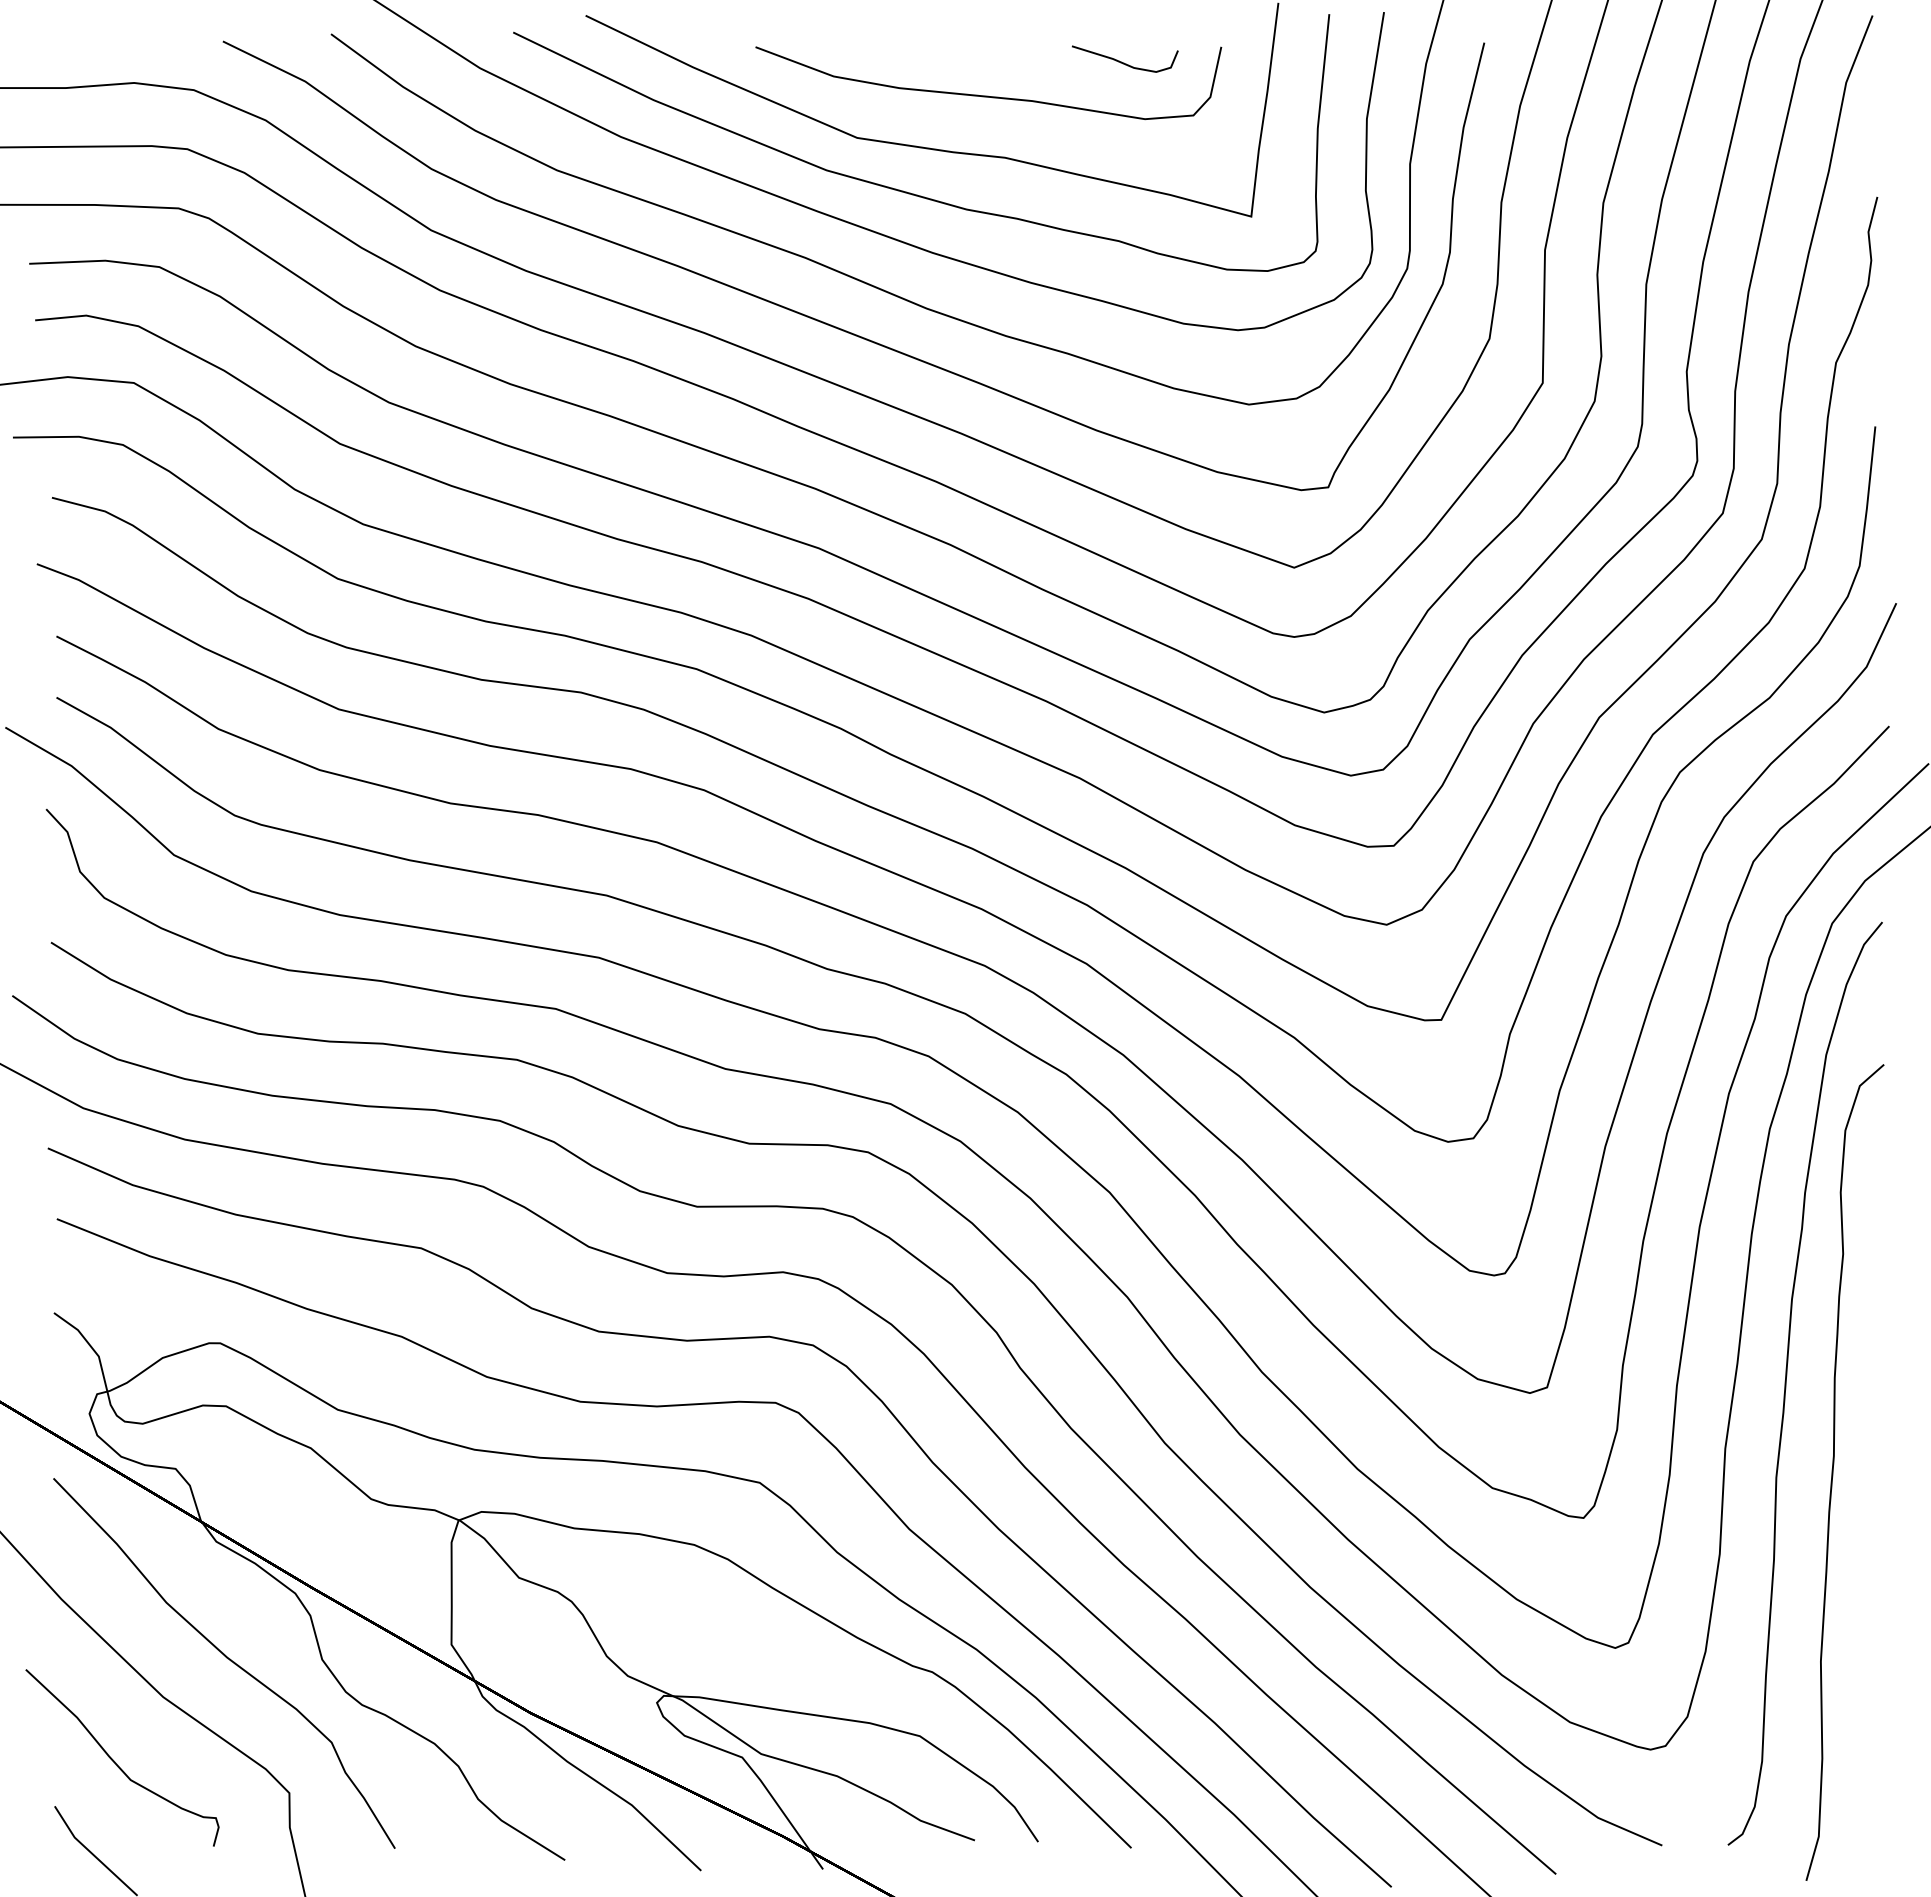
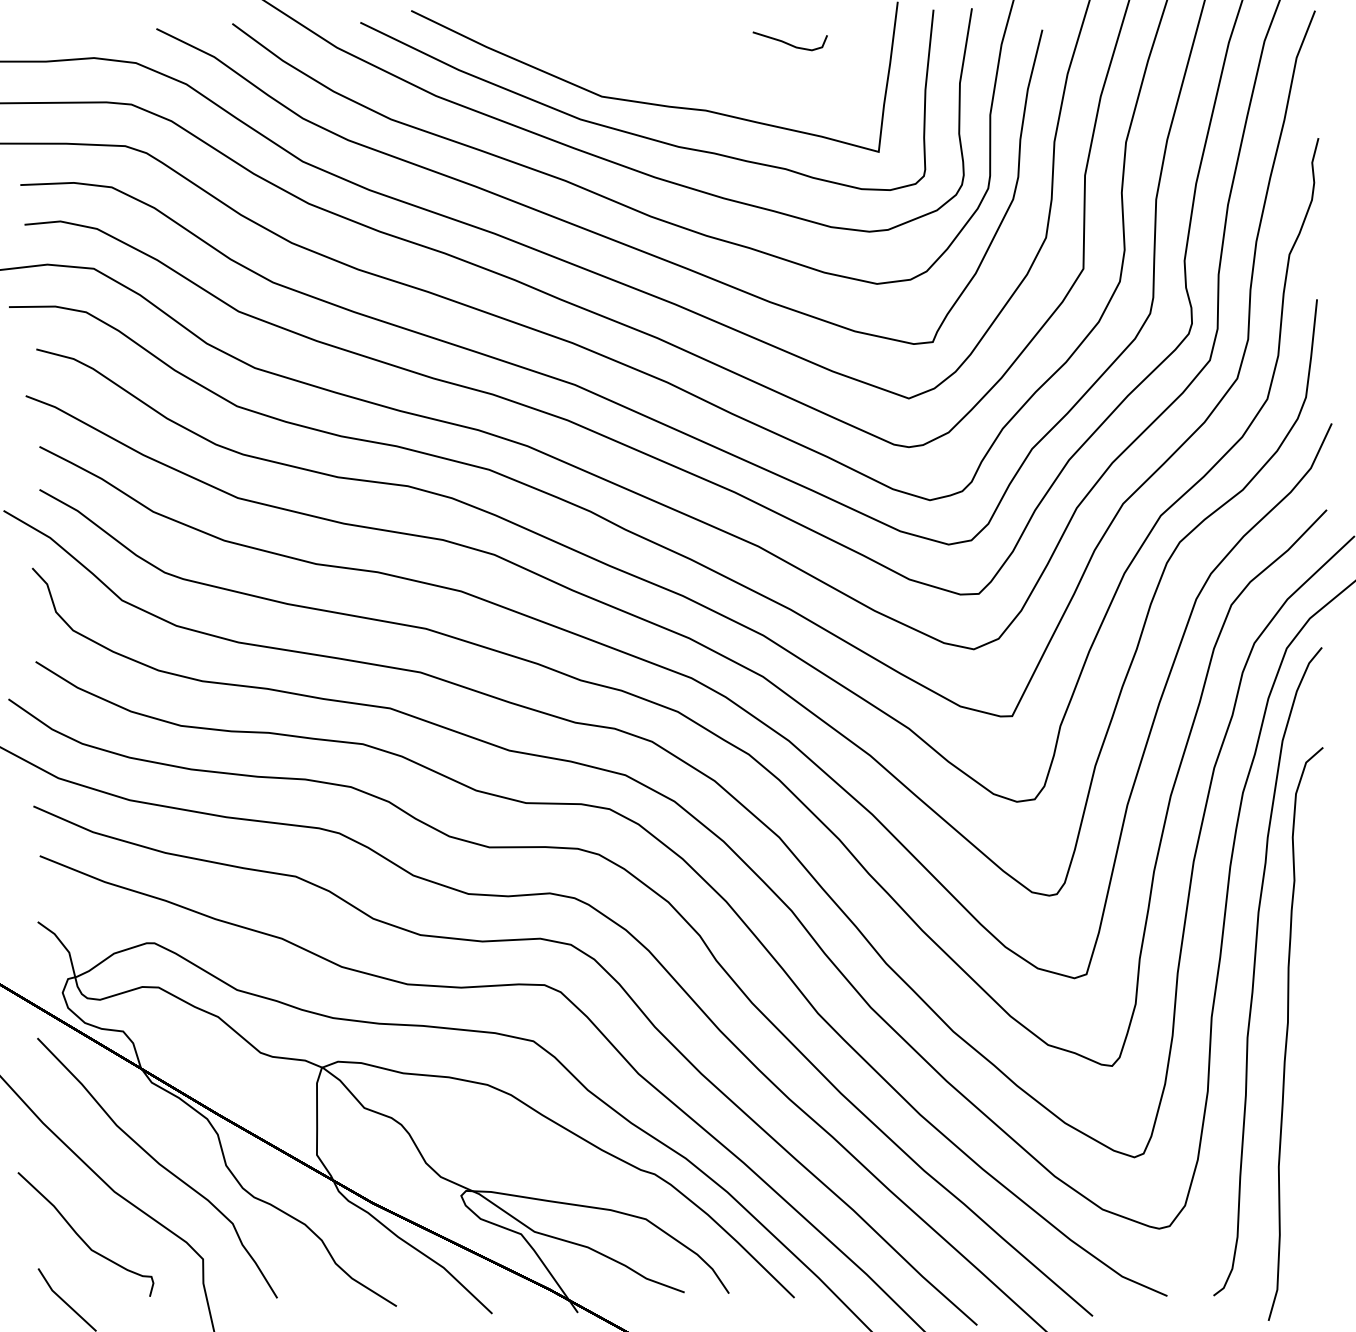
part: (988, 95) -> (694, 66), removed

